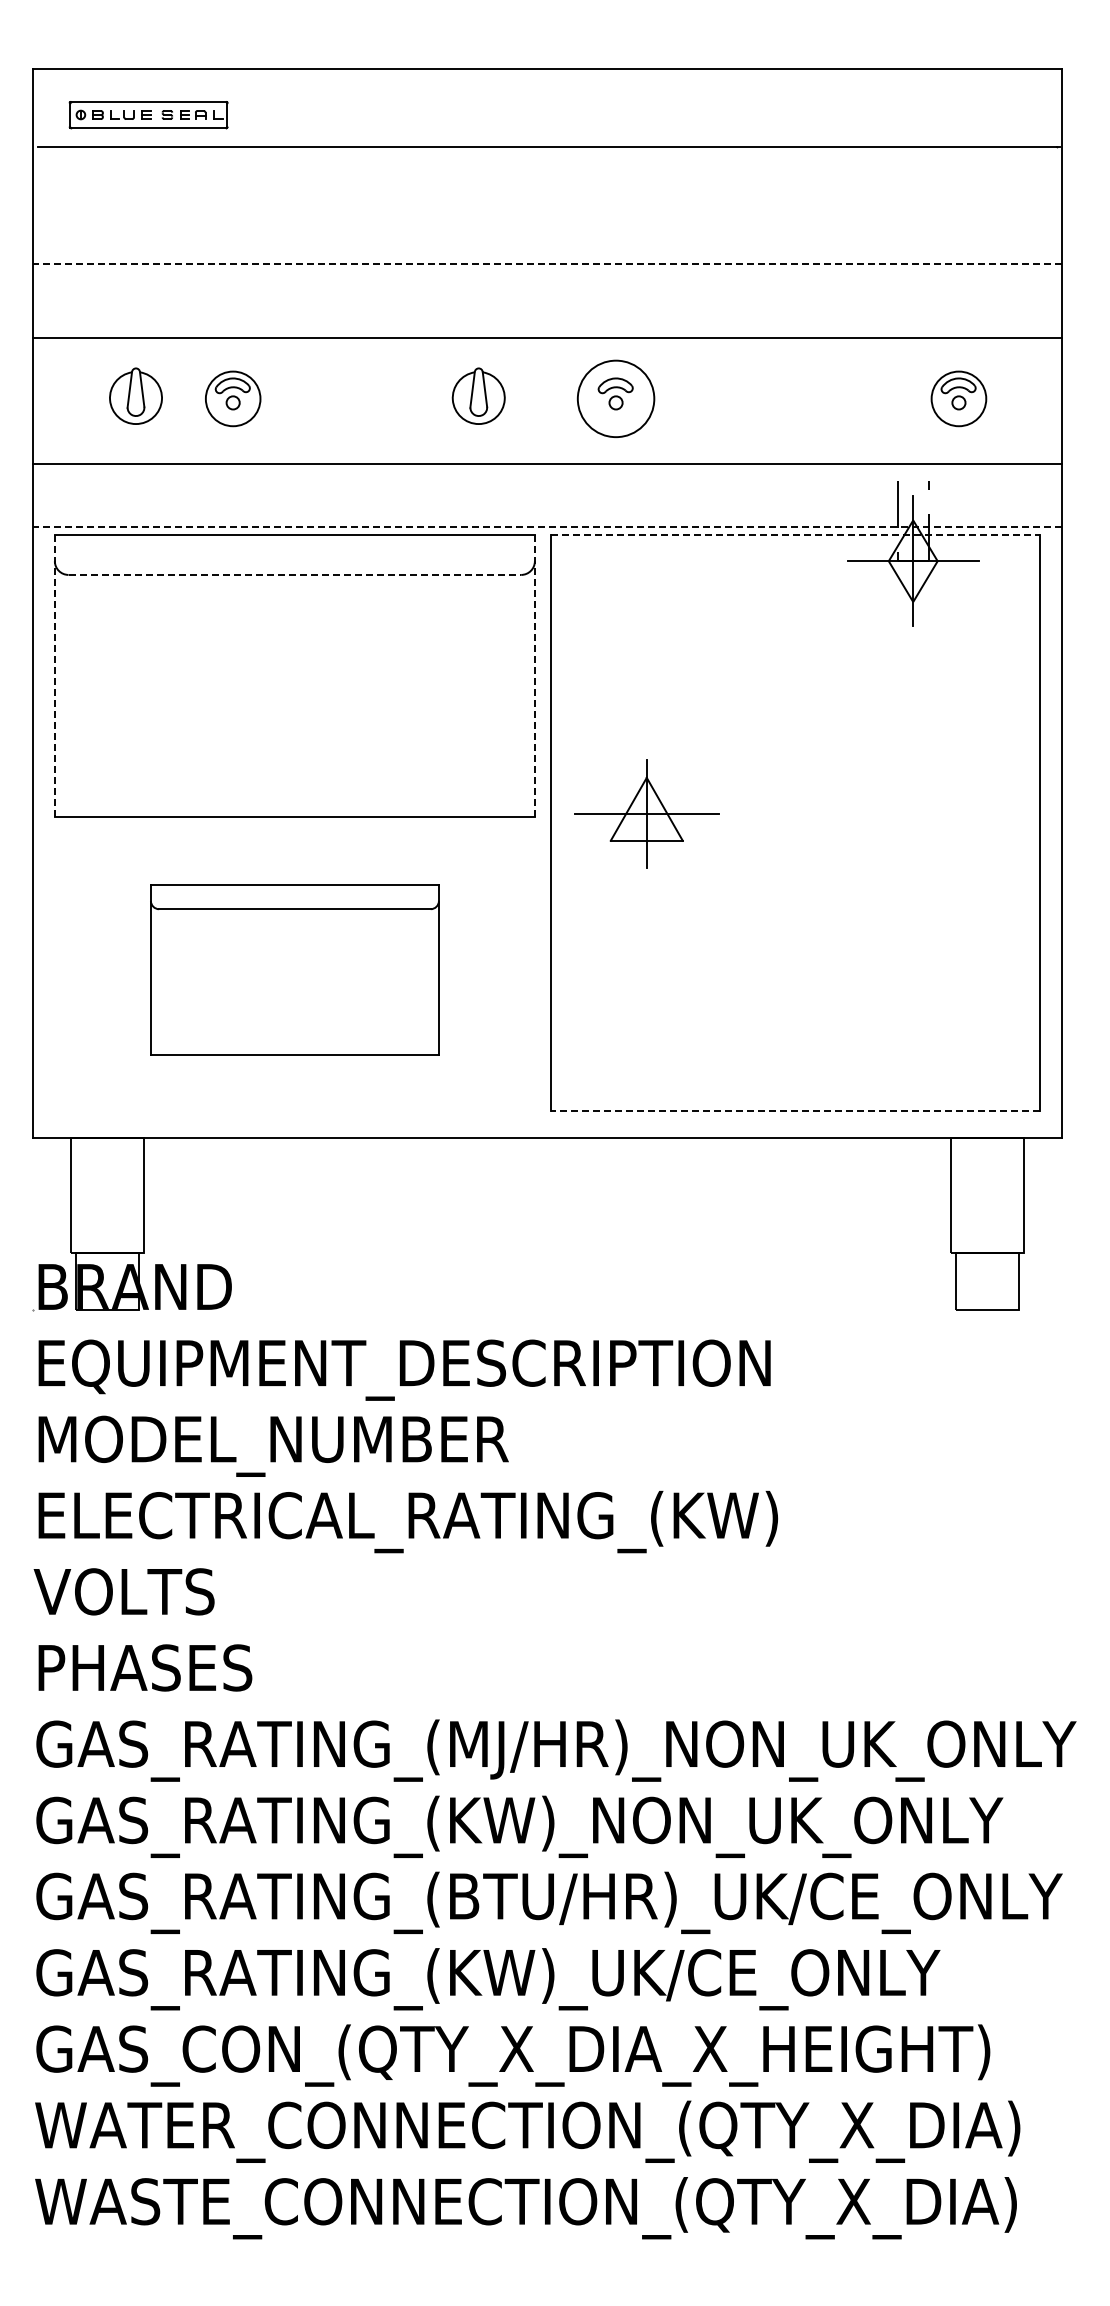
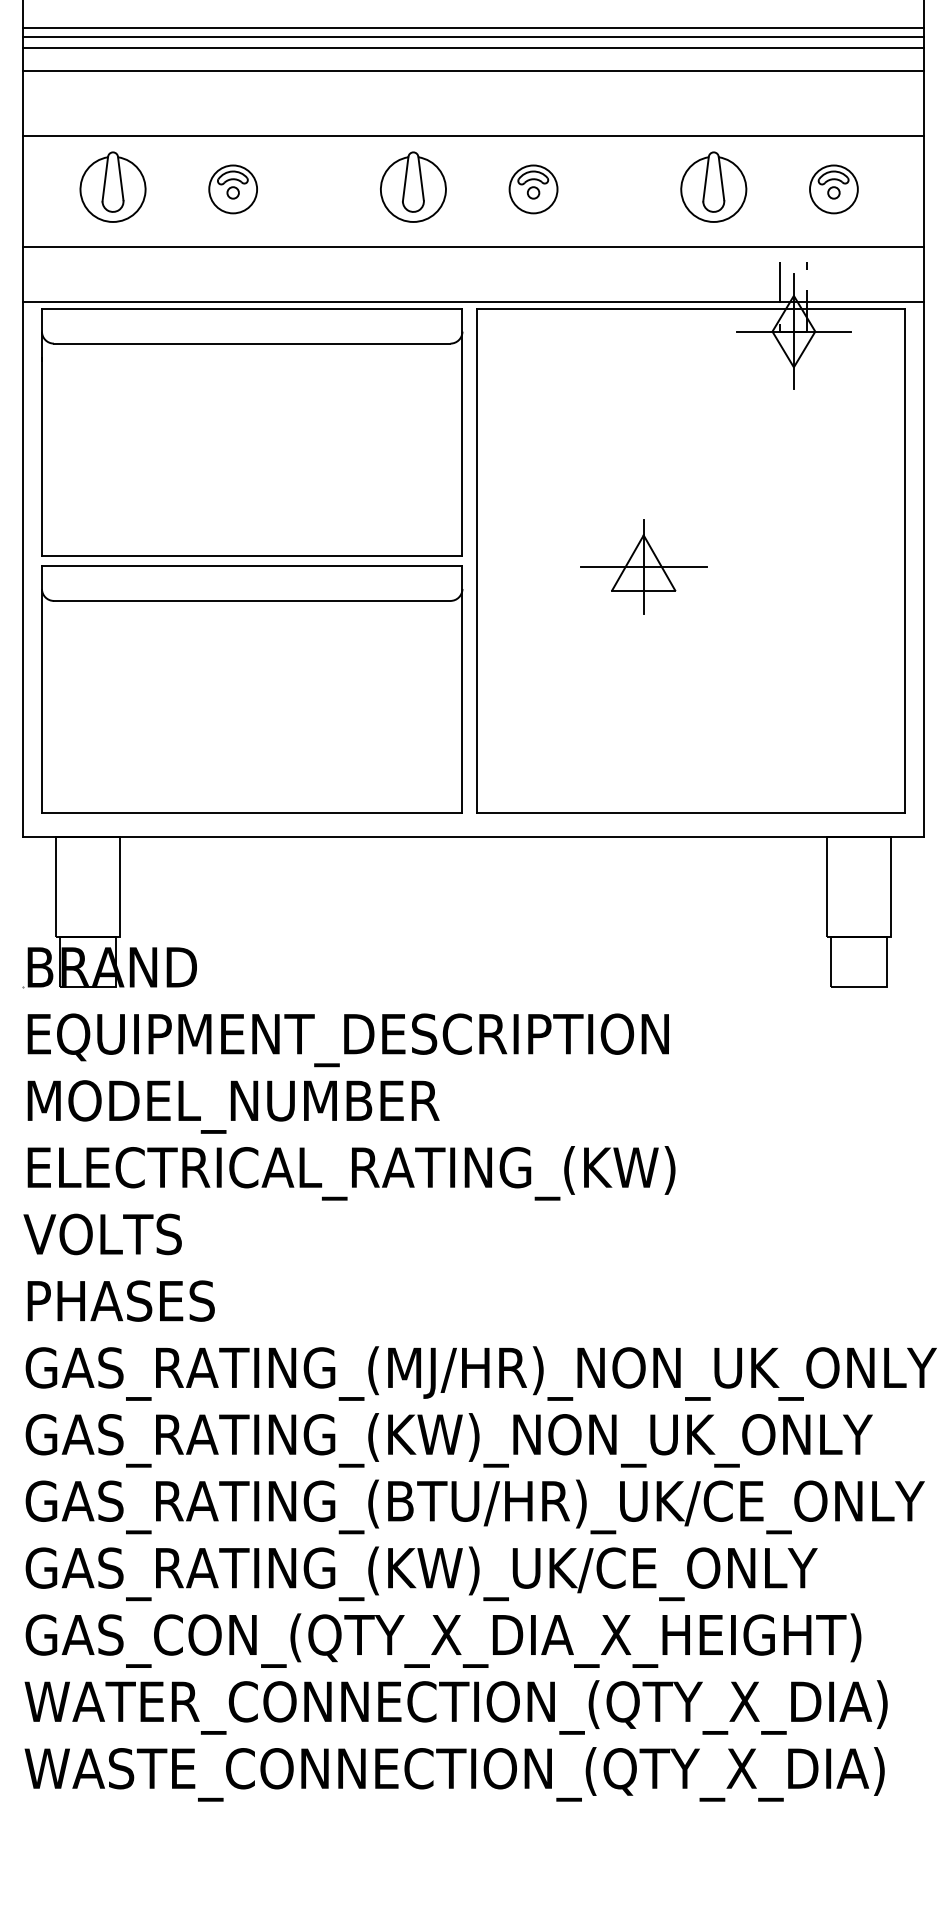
line: (547, 214) -> (473, 27), added
line: (547, 225) -> (473, 37), added
line: (547, 237) -> (473, 48), added
line: (546, 264) -> (472, 71), dashed -> solid
part: (135, 395) -> (112, 186), size x1.43
part: (478, 395) -> (413, 186), size x1.43
part: (821, 395) -> (713, 186), added
part: (233, 398) -> (233, 189), moved
circle: (615, 398) -> (533, 189), size x0.71
line: (546, 526) -> (472, 301), dashed -> solid
line: (795, 534) -> (690, 308), dashed -> solid
line: (295, 574) -> (252, 343), dashed -> solid
line: (534, 675) -> (462, 431), dashed -> solid
line: (54, 676) -> (41, 432), dashed -> solid
part: (646, 813) -> (643, 566), moved
part: (294, 969) -> (251, 689), size x1.67
line: (795, 1111) -> (690, 813), dashed -> solid

